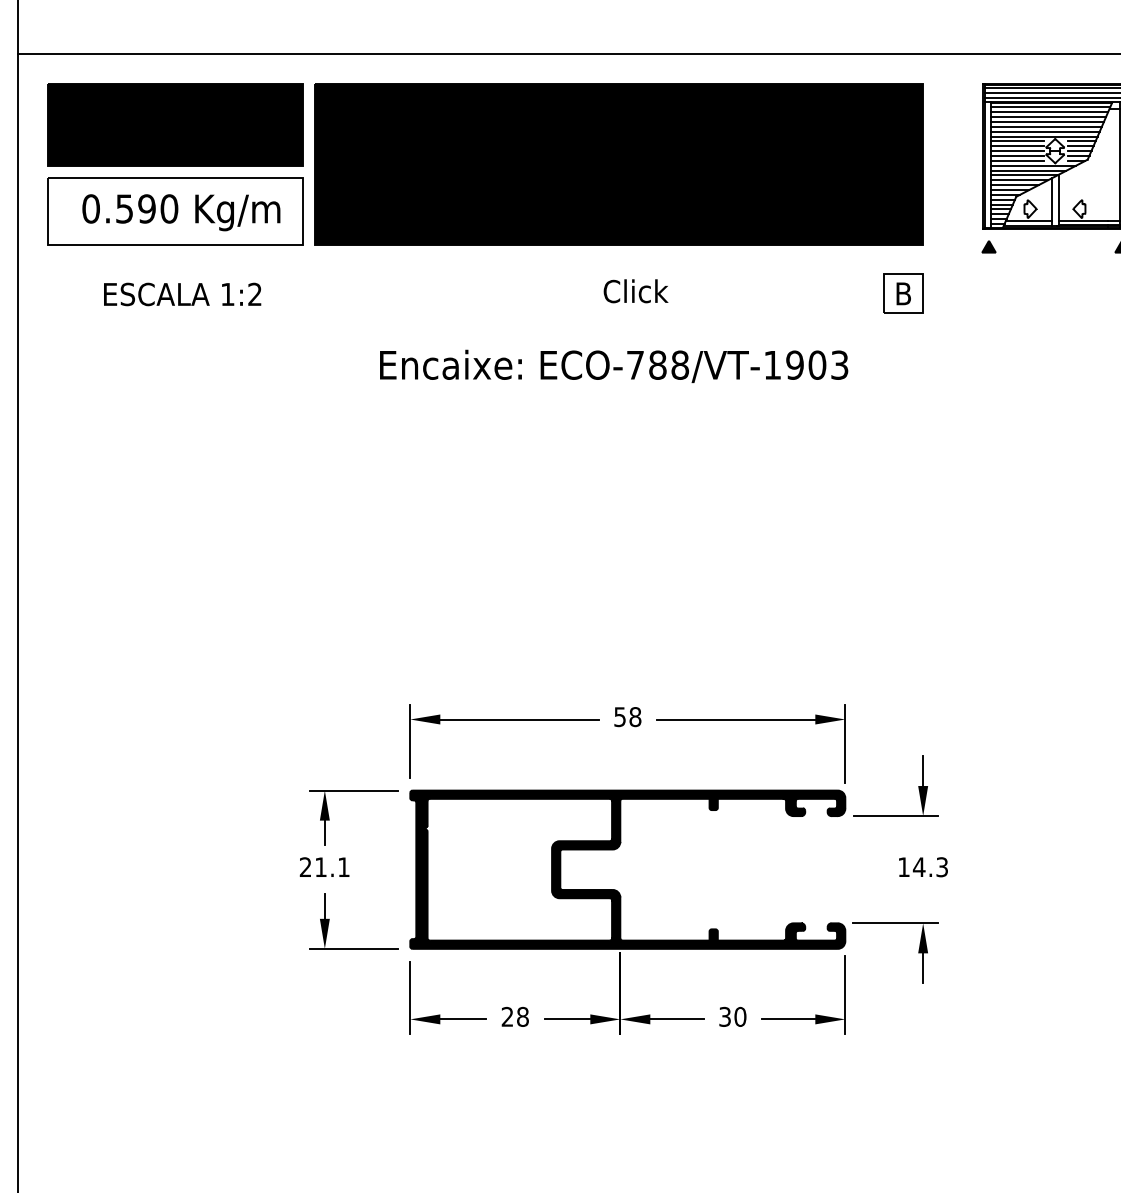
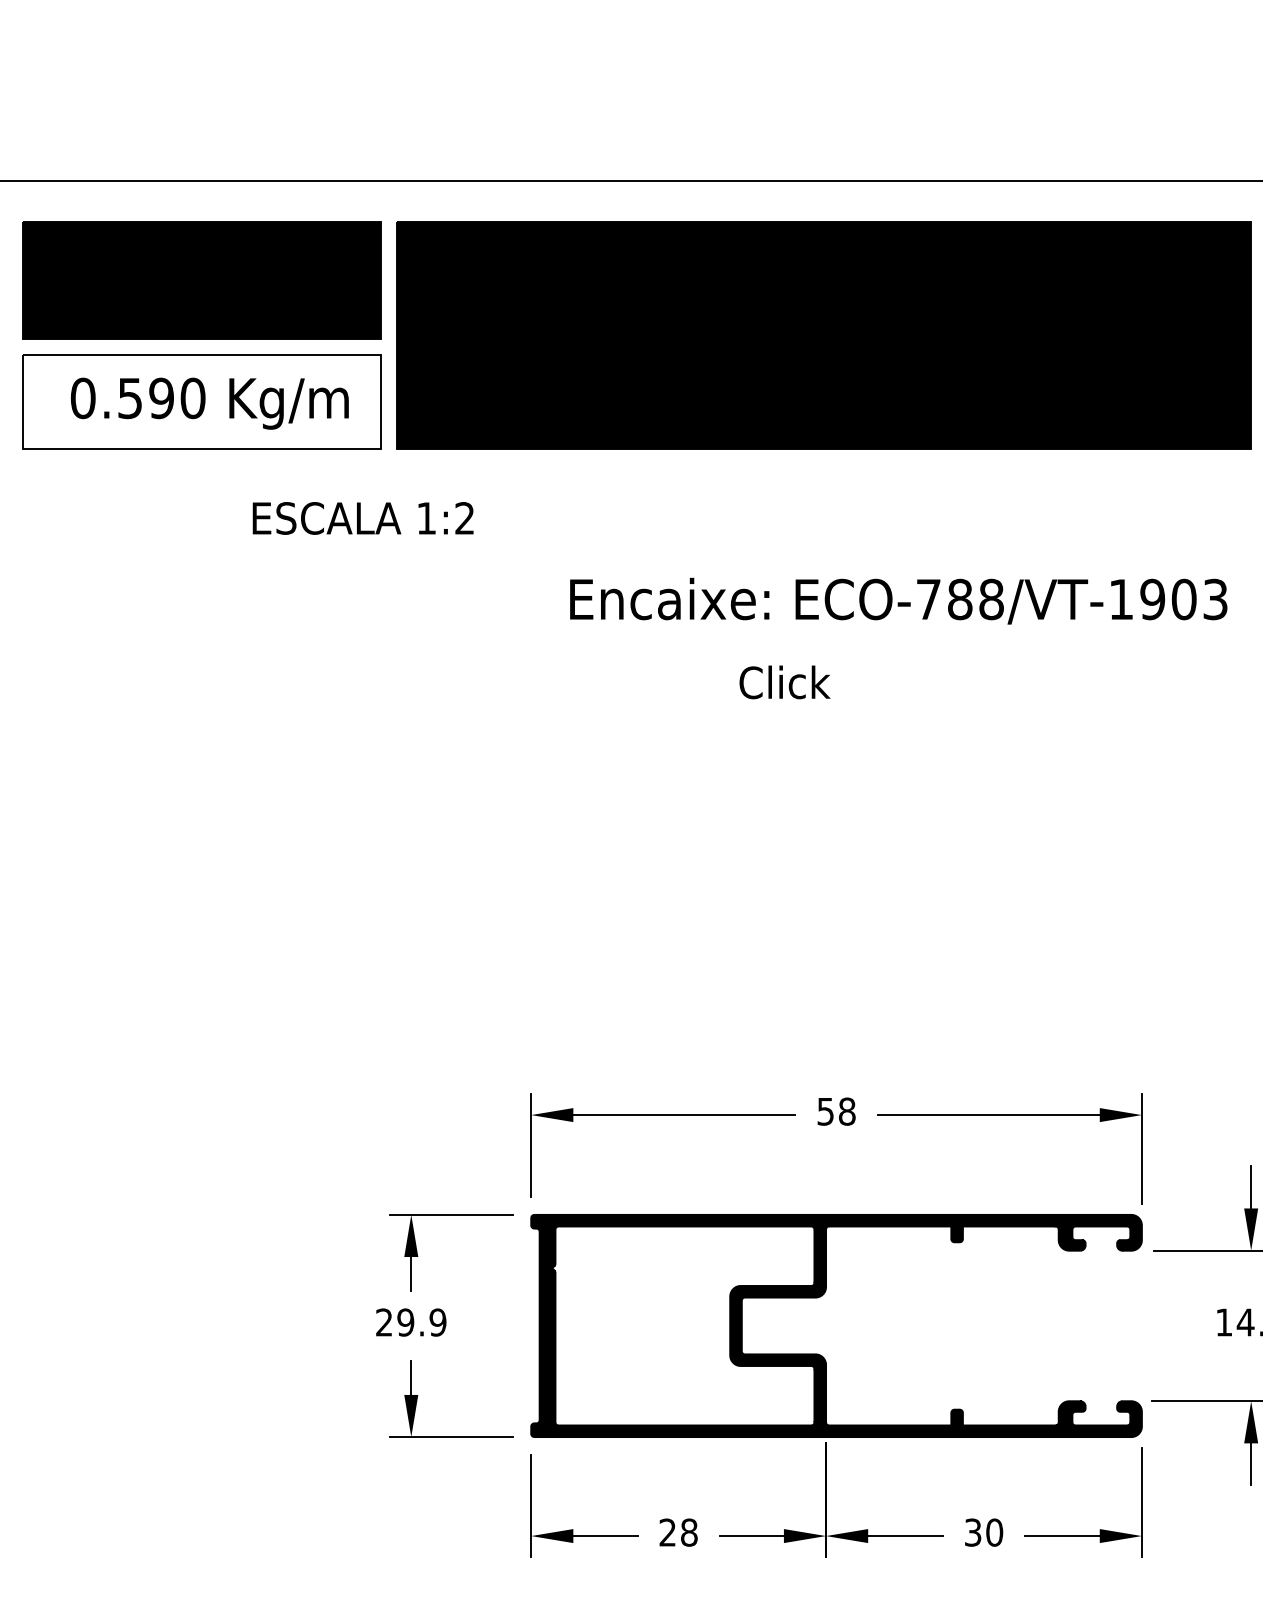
text: (635, 291) -> (784, 682), moved
part: (903, 293) -> (1223, 517), removed
text: (182, 294) -> (363, 518), moved
text: (614, 365) -> (899, 599), moved
text: (332, 867) -> (421, 1322), 21.1 -> 29.9

